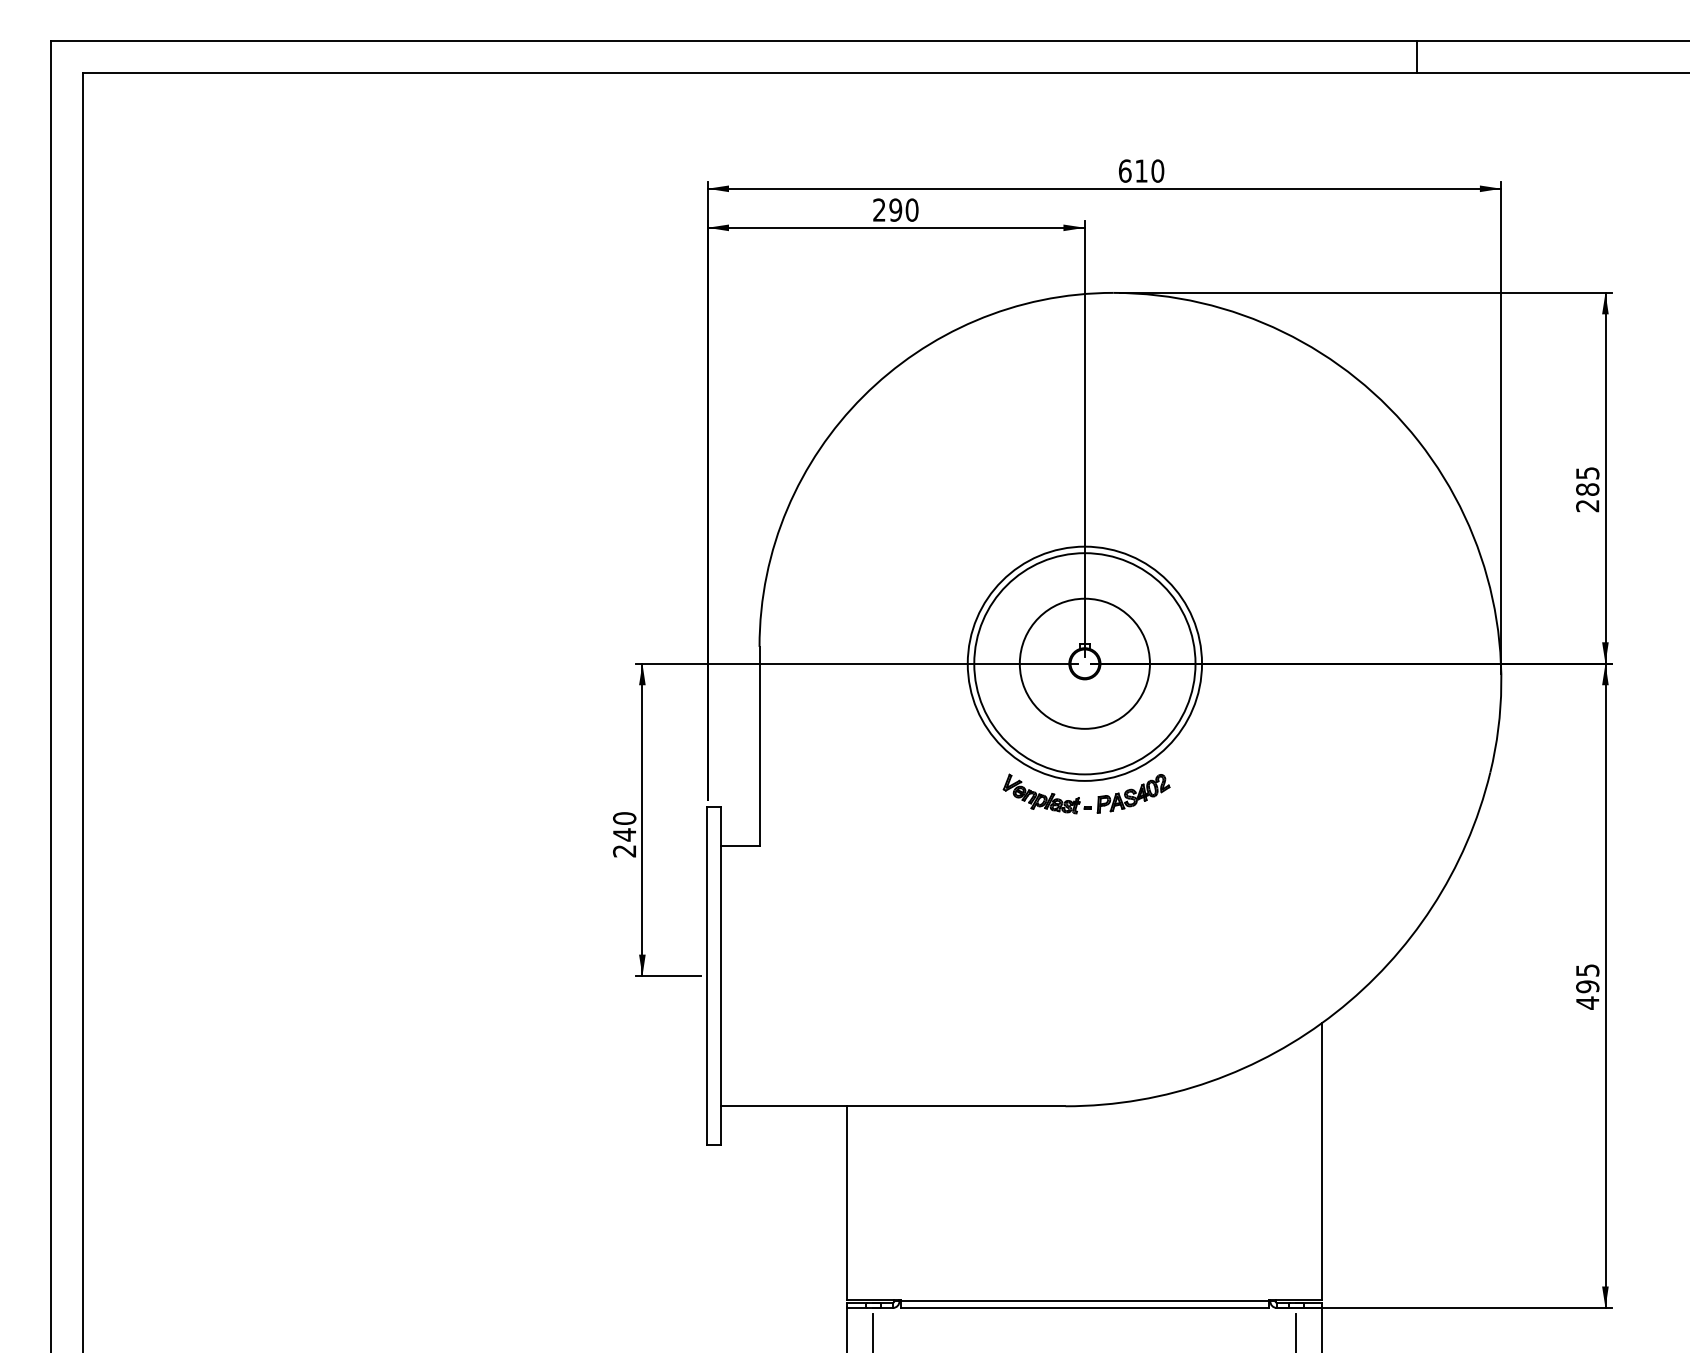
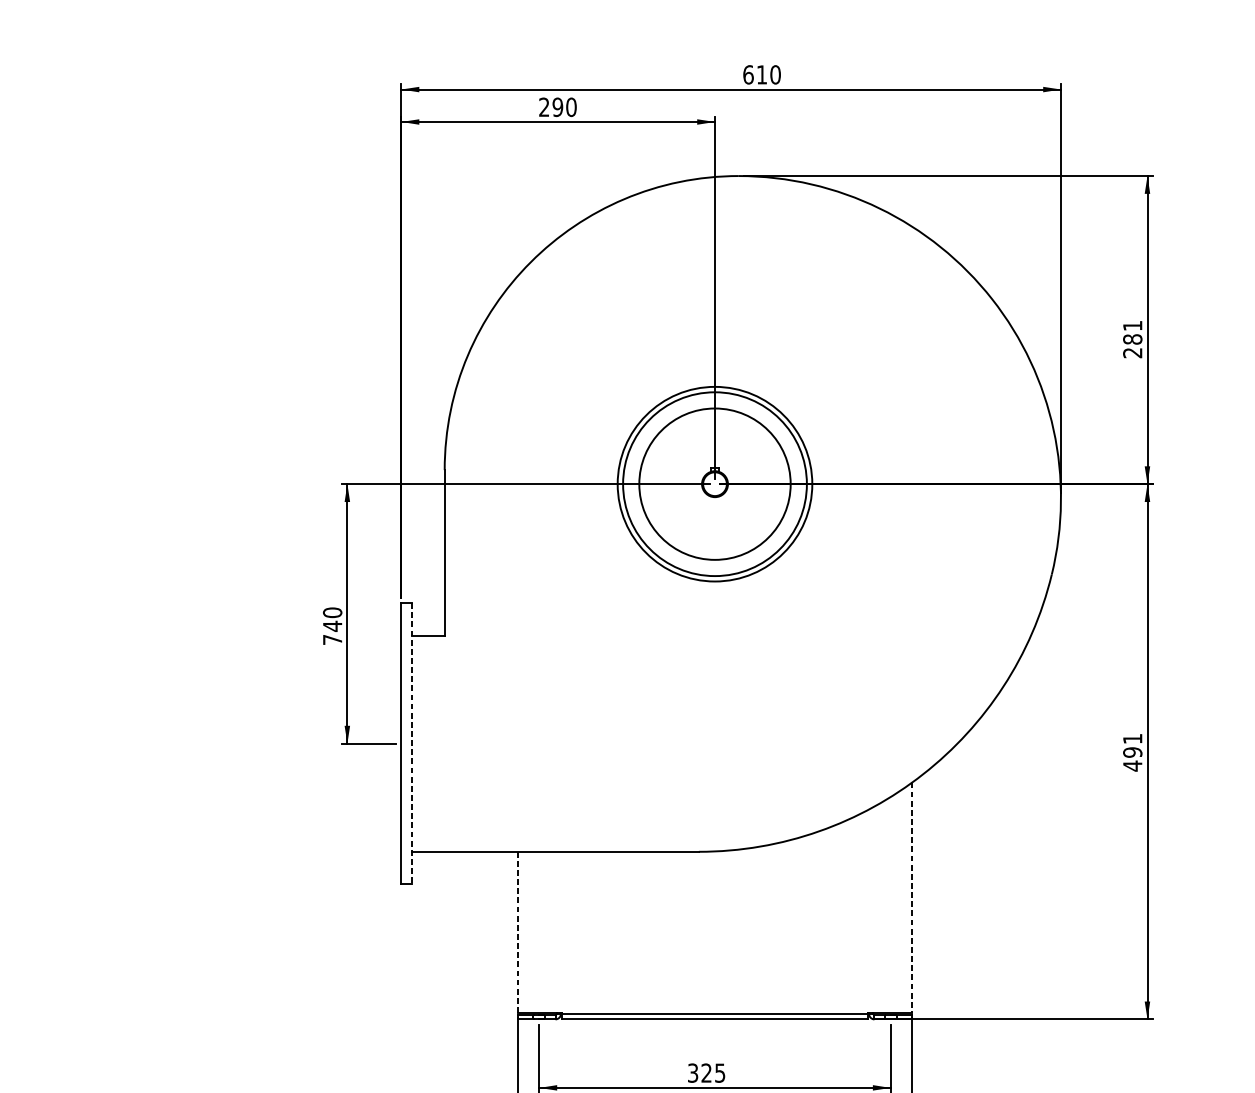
text: (1587, 473) -> (1132, 326), 285 -> 281
circle: (1084, 663) -> (714, 483), size x1.4
part: (1079, 797) -> (710, 595), removed
text: (624, 851) -> (332, 640), 240 -> 740
text: (1587, 970) -> (1132, 739), 495 -> 491
line: (720, 976) -> (412, 743), solid -> dashed
line: (1322, 1161) -> (912, 897), solid -> dashed
line: (847, 1203) -> (517, 932), solid -> dashed

